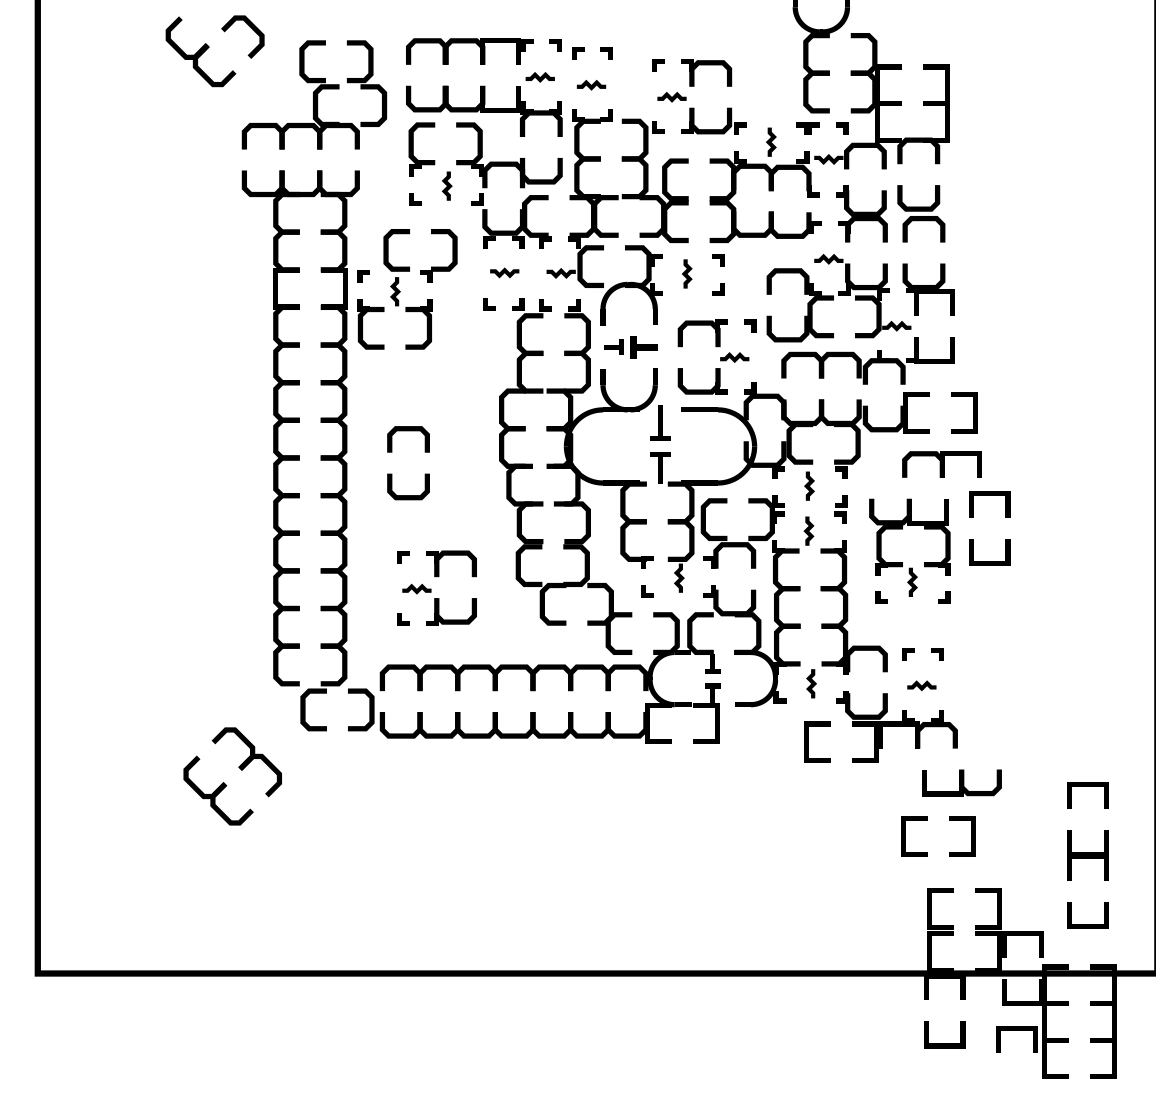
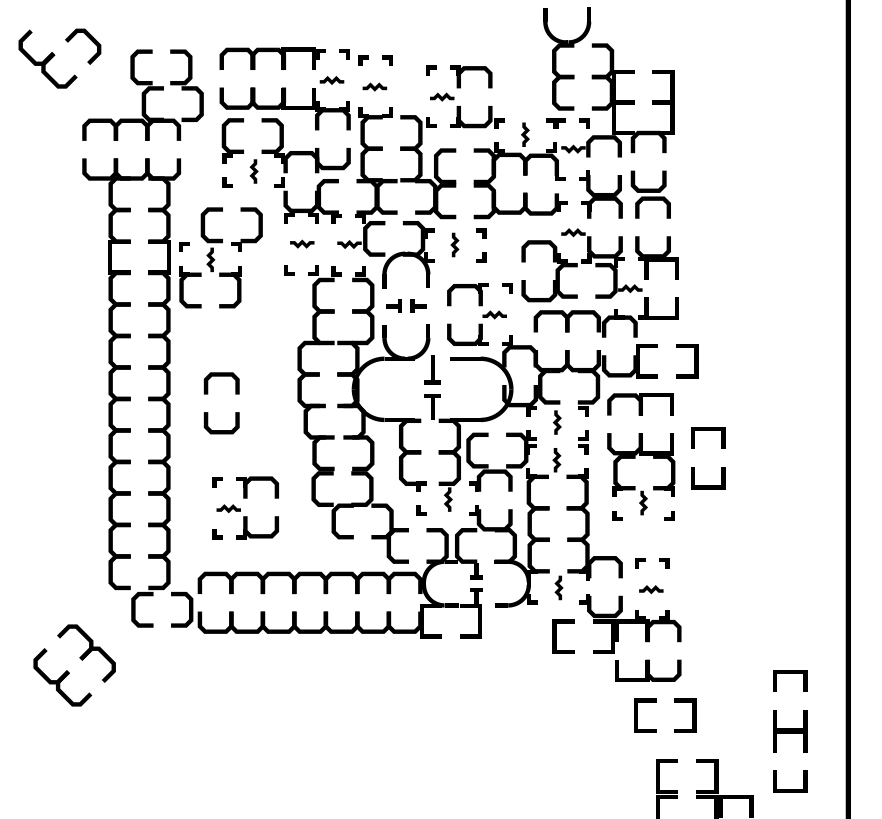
part: (643, 346) -> (418, 305), size x0.71
part: (941, 464) -> (640, 404), moved
part: (961, 782) -> (647, 670), moved

